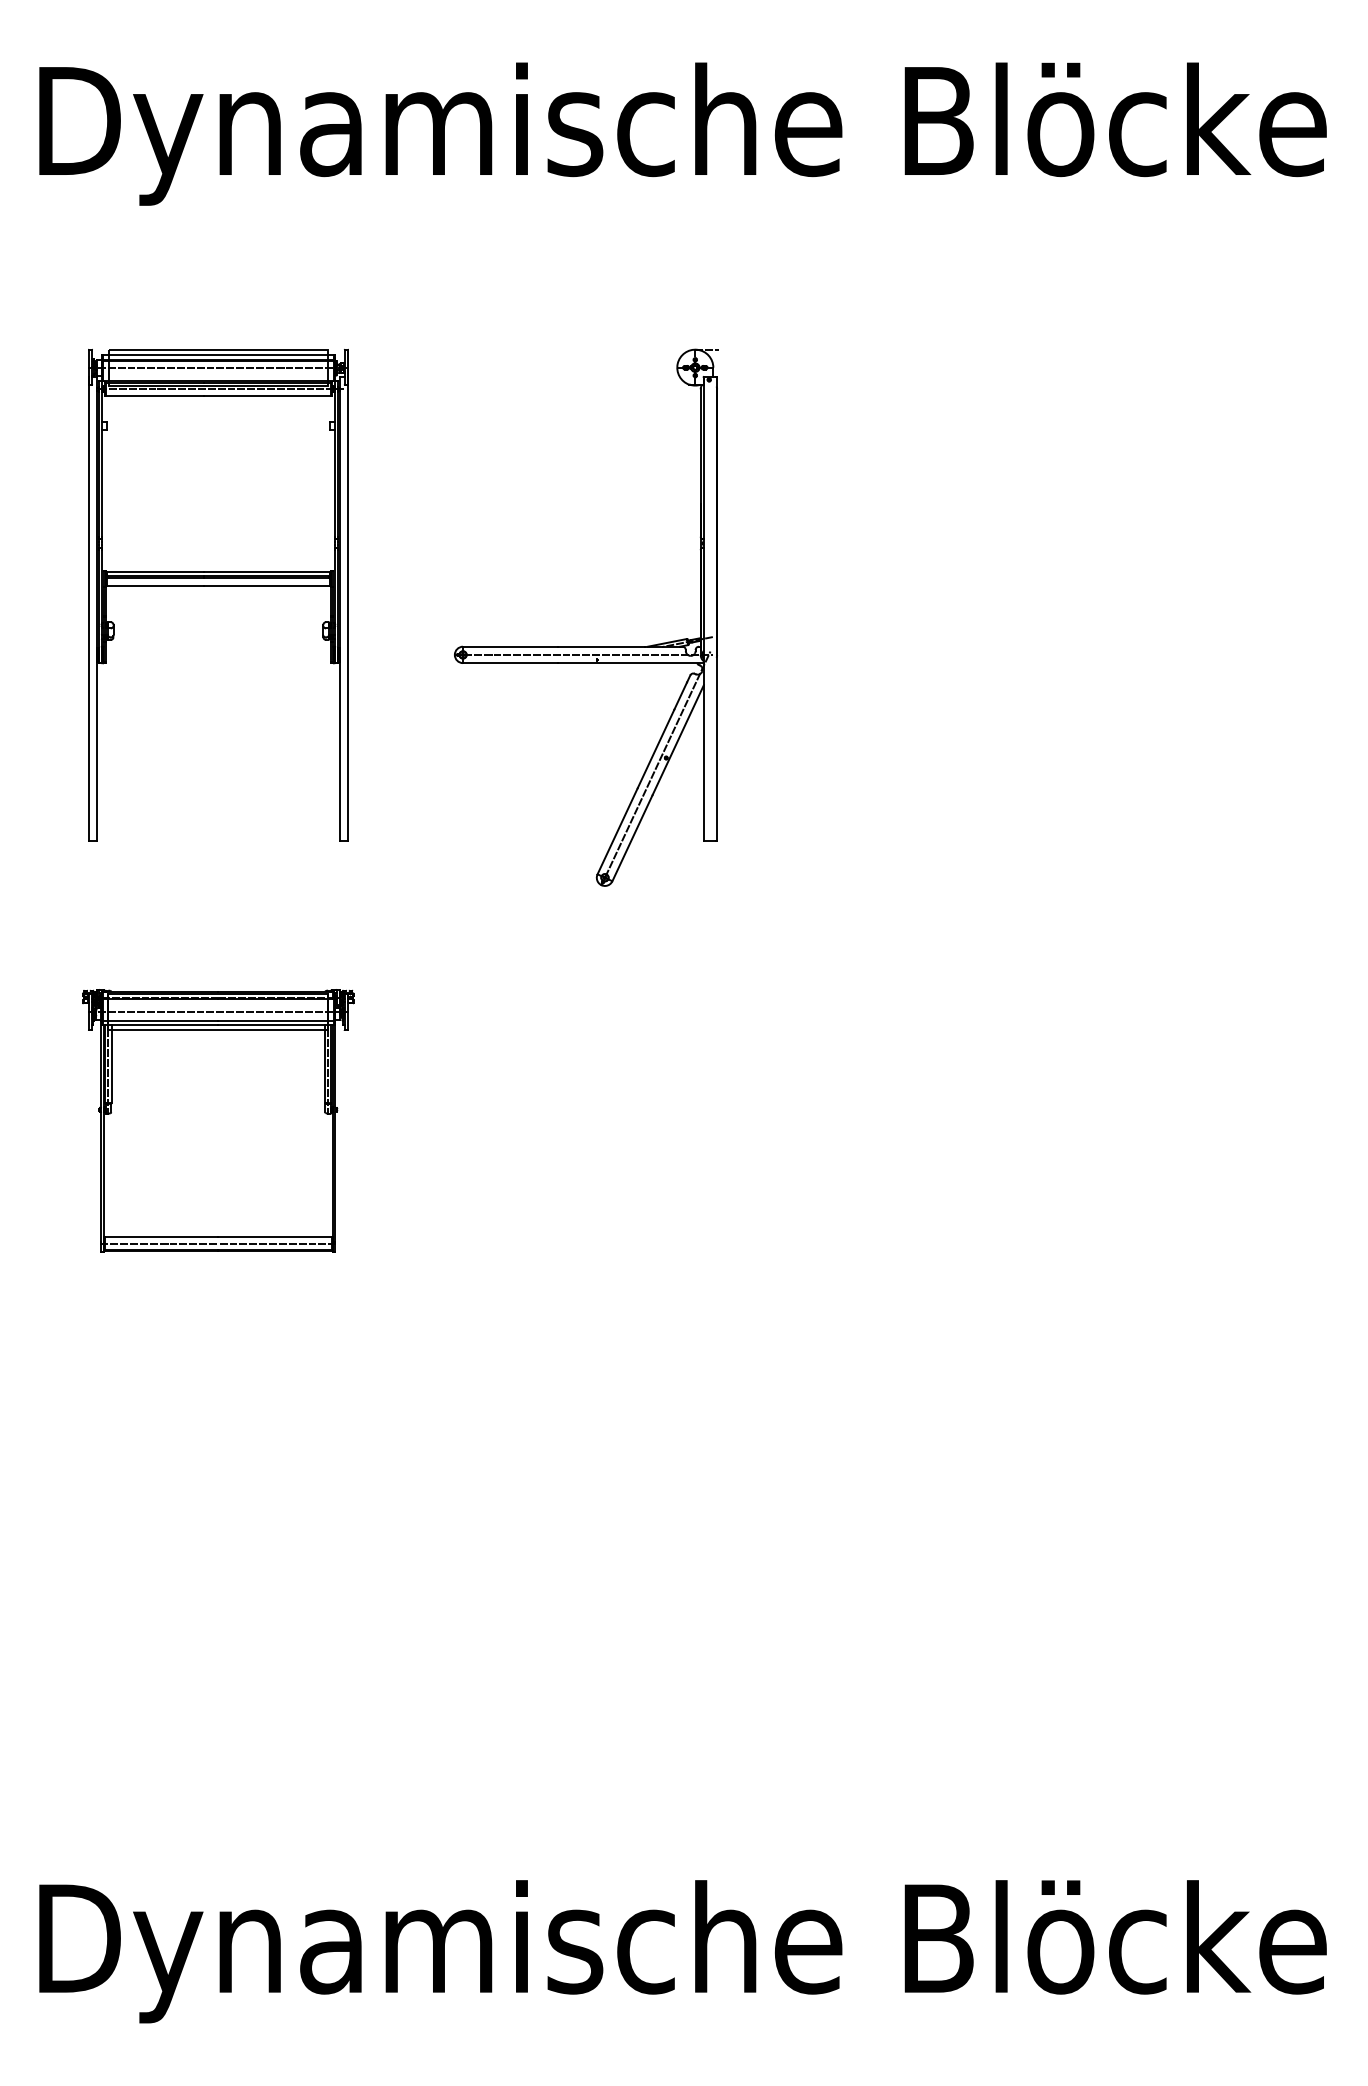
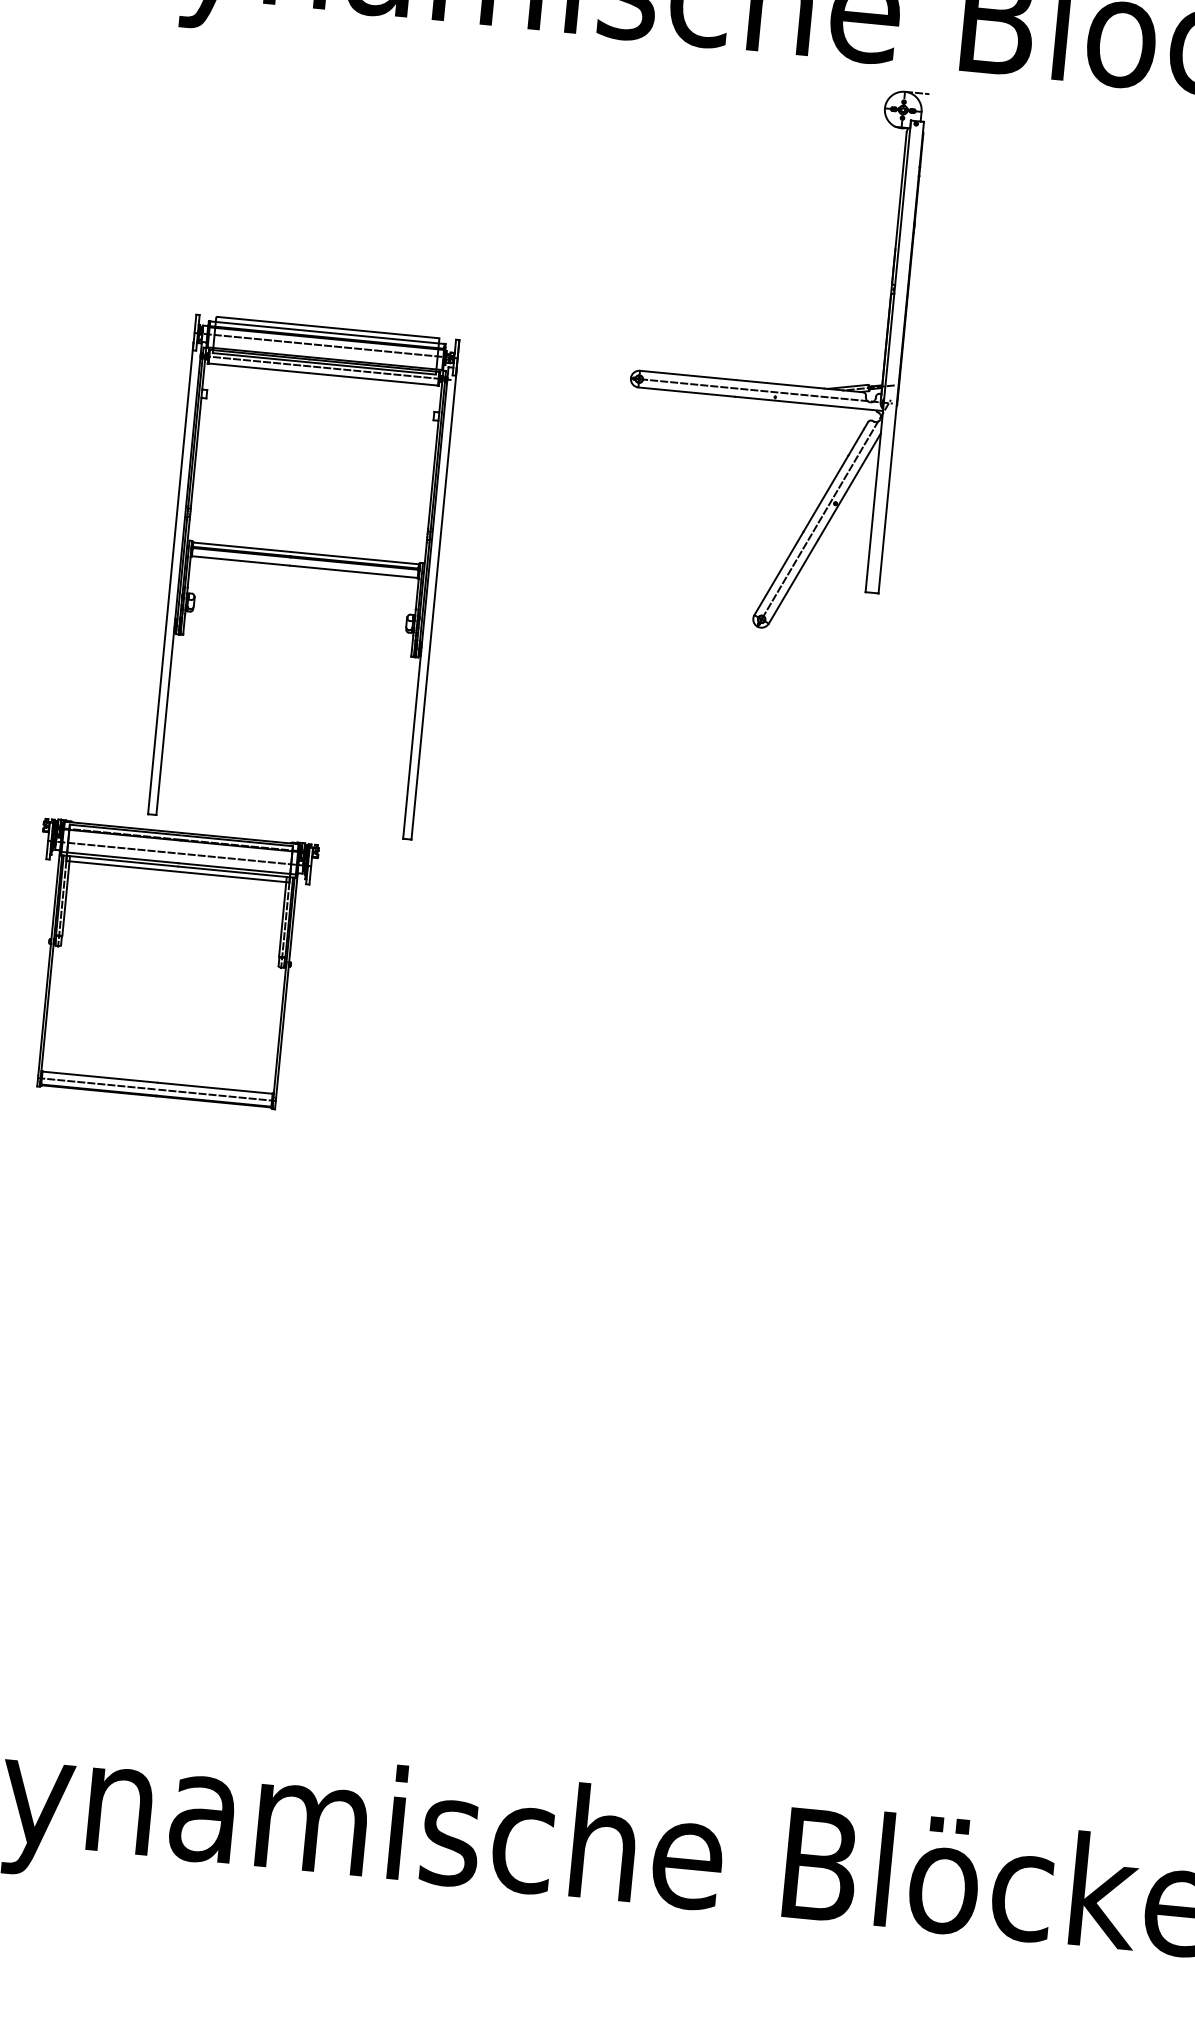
part: (218, 586) -> (304, 567), moved
part: (586, 646) -> (765, 382), moved

